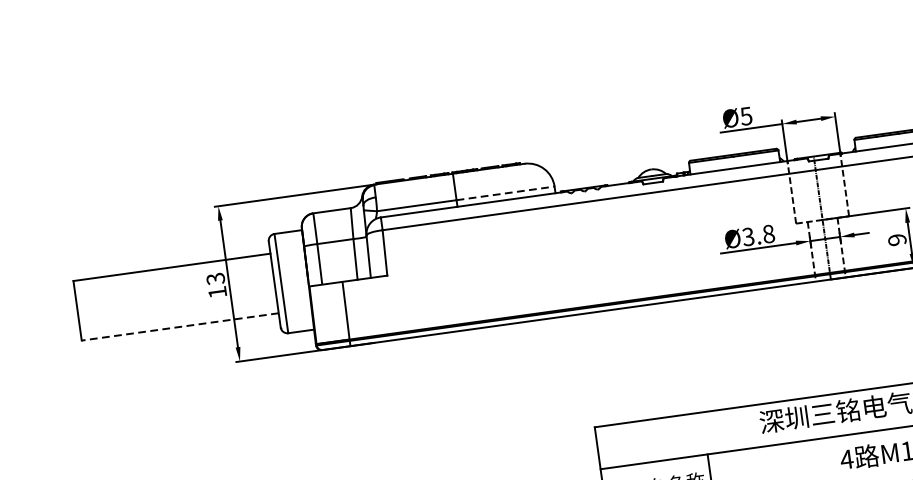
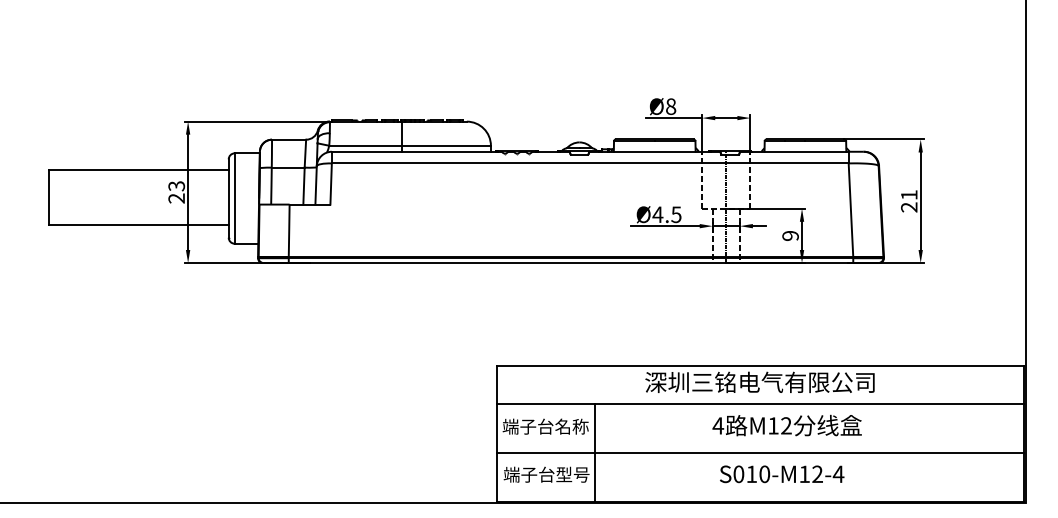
text: (745, 116) -> (670, 106), Ø5 -> Ø8
line: (505, 193) -> (446, 145), dashed -> solid
text: (757, 235) -> (666, 214), Ø3.8 -> Ø4.5
text: (217, 292) -> (176, 198), 13 -> 23
line: (180, 326) -> (139, 224), dashed -> solid

